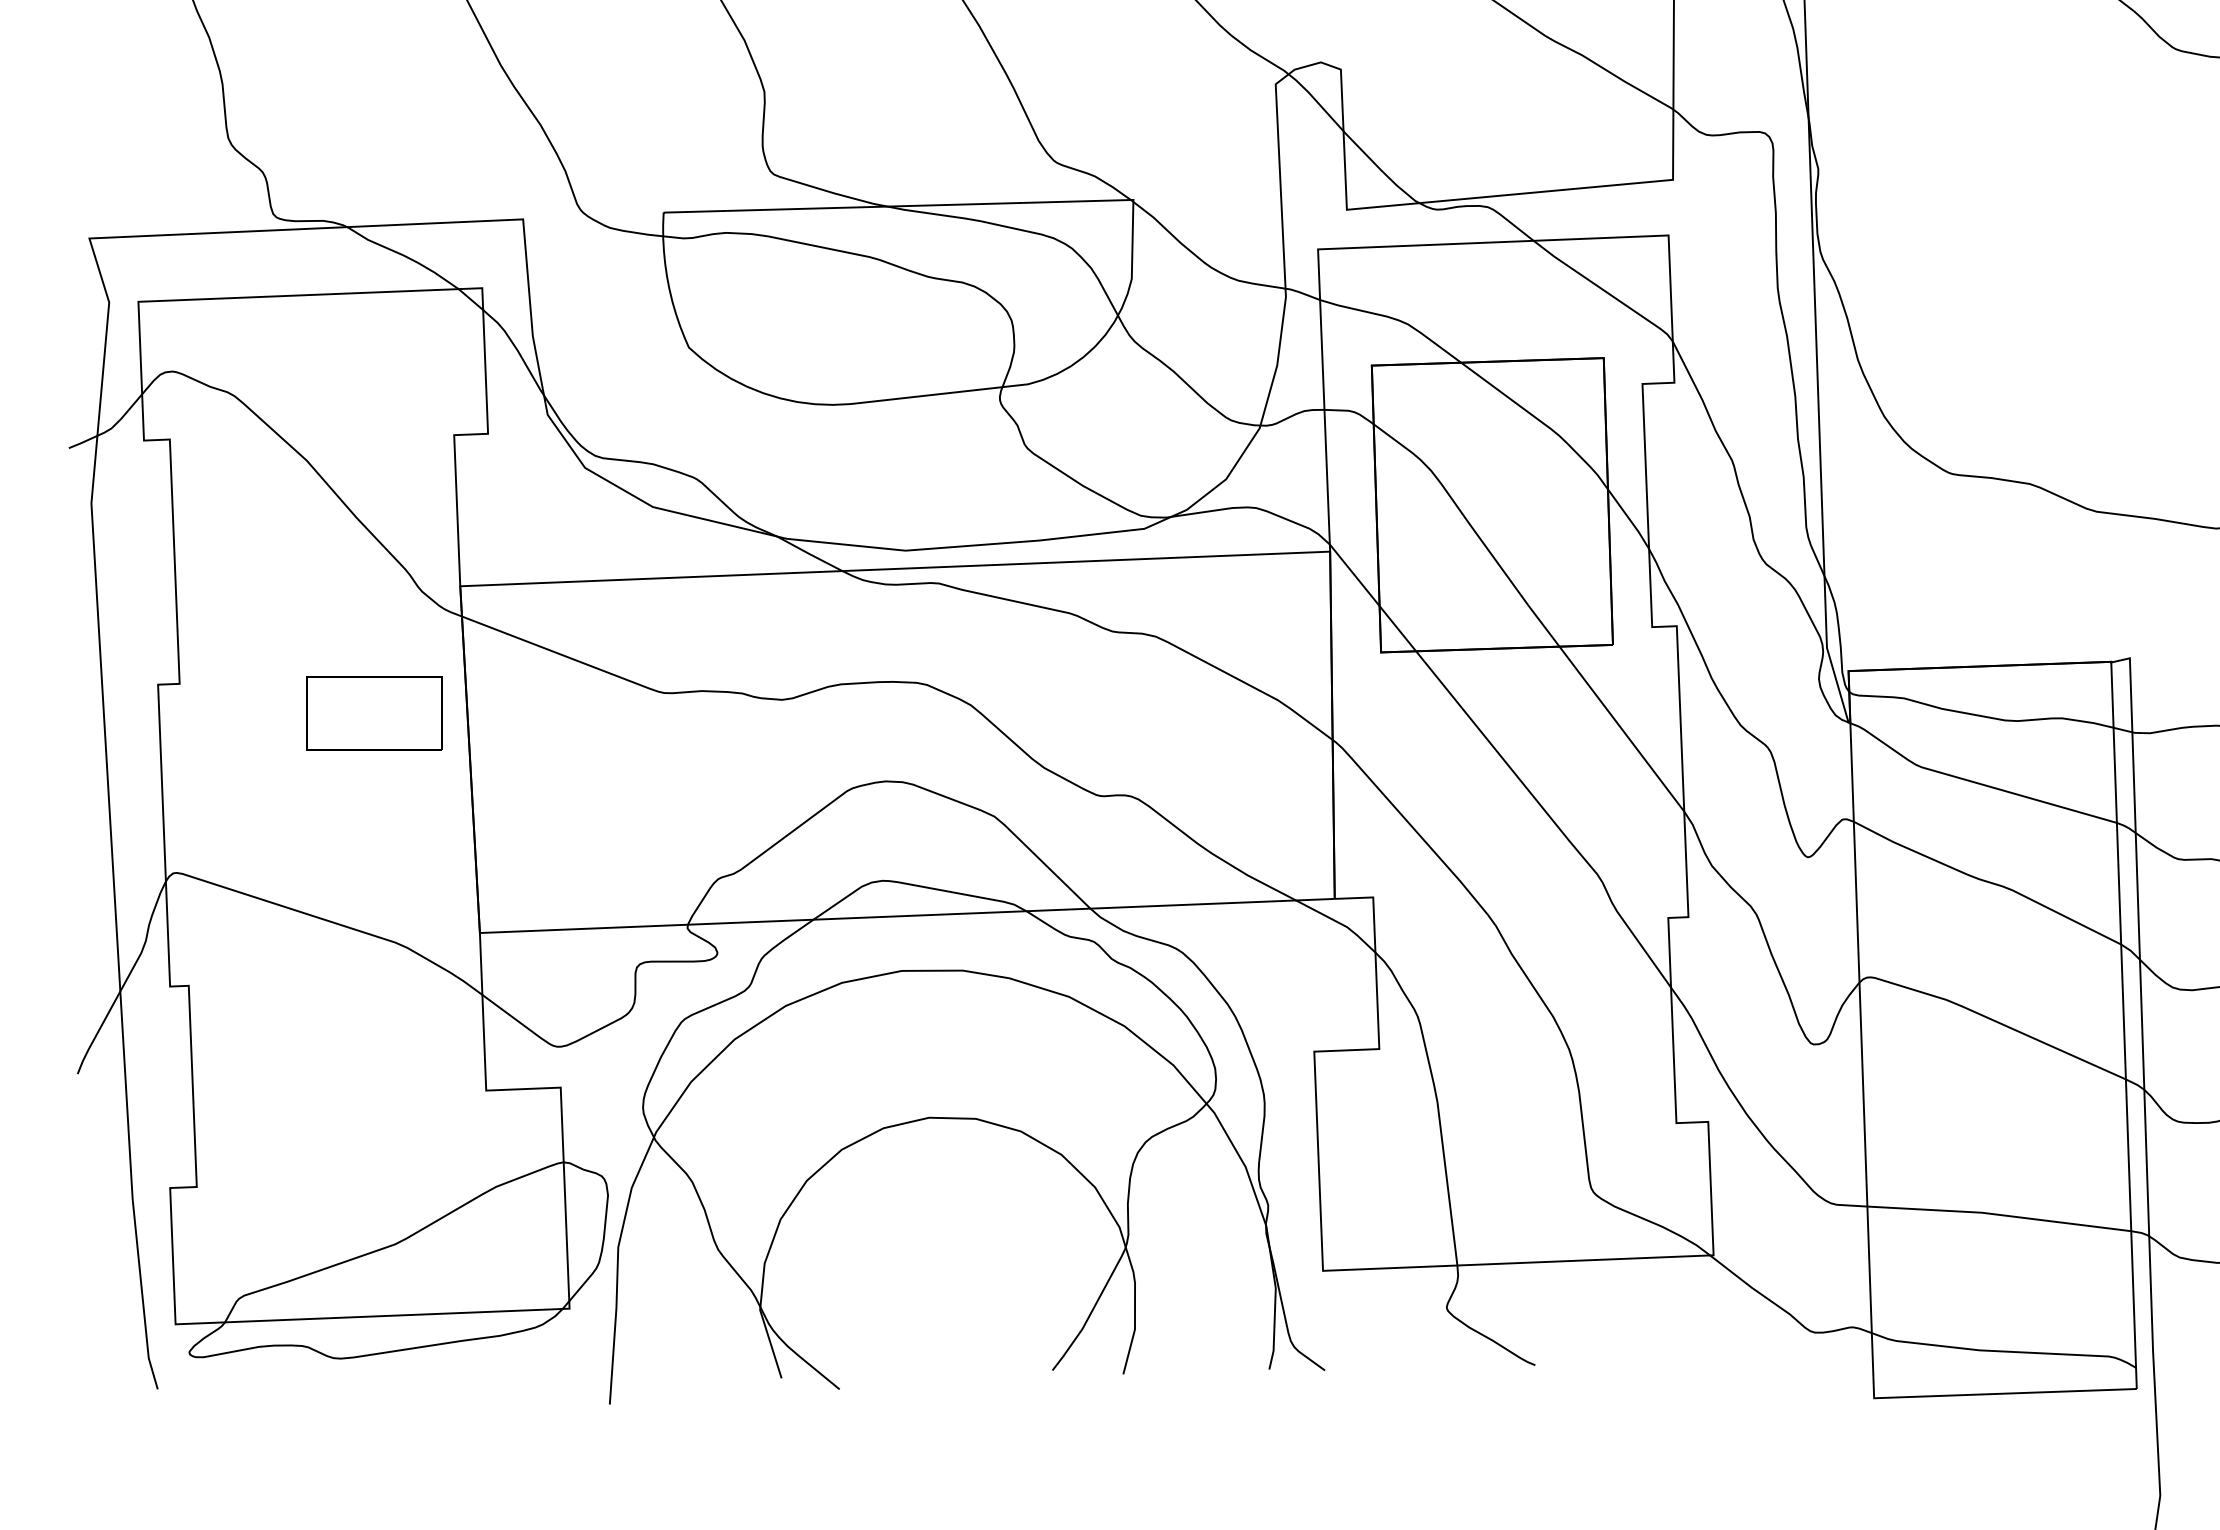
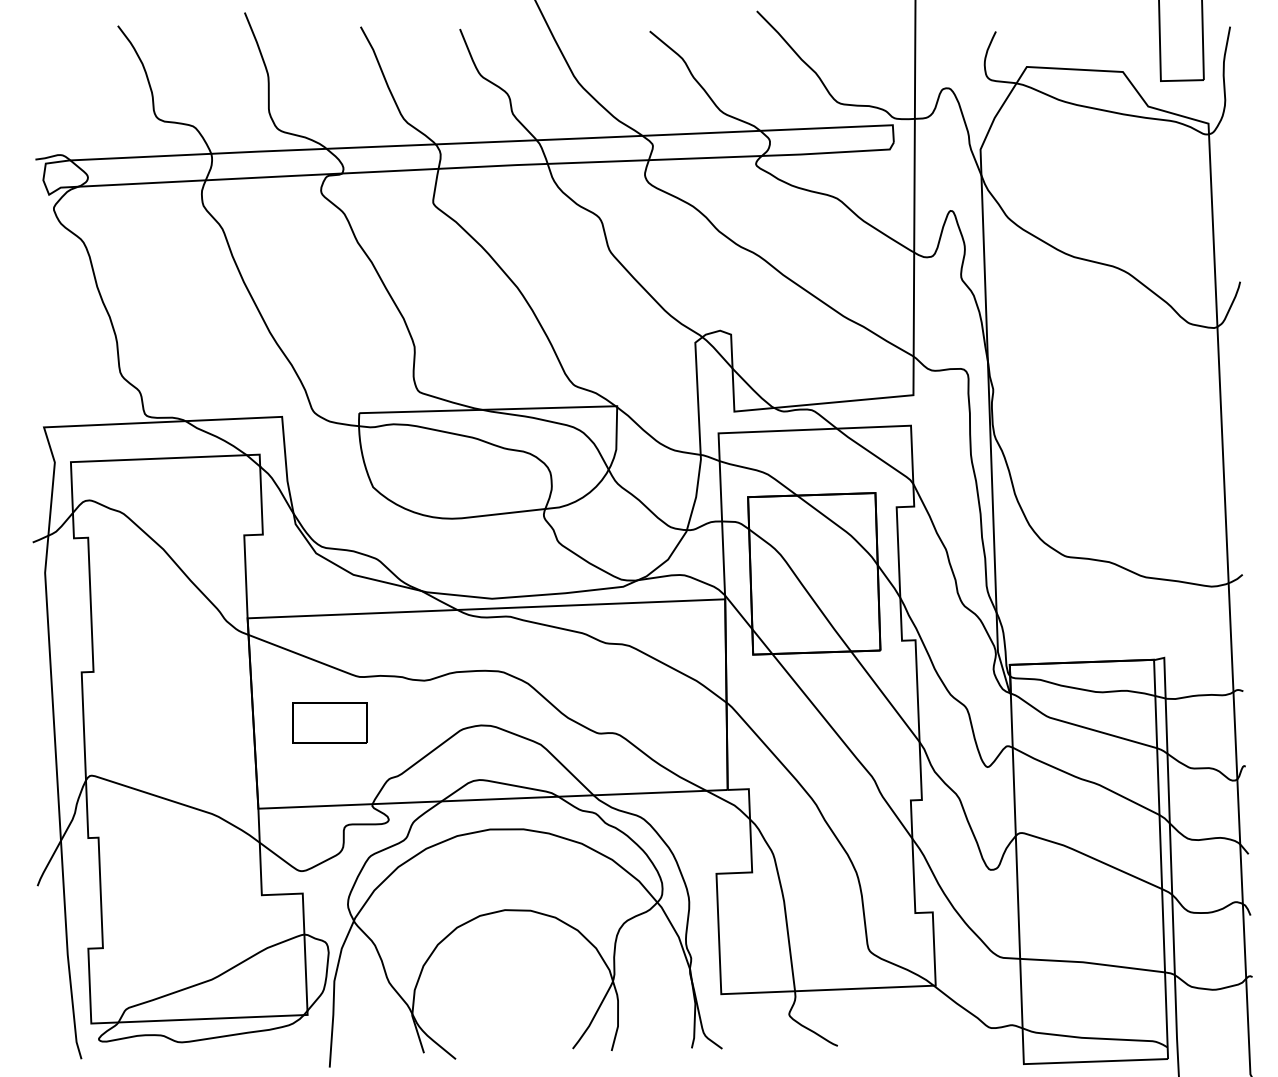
part: (374, 712) -> (329, 722), moved

